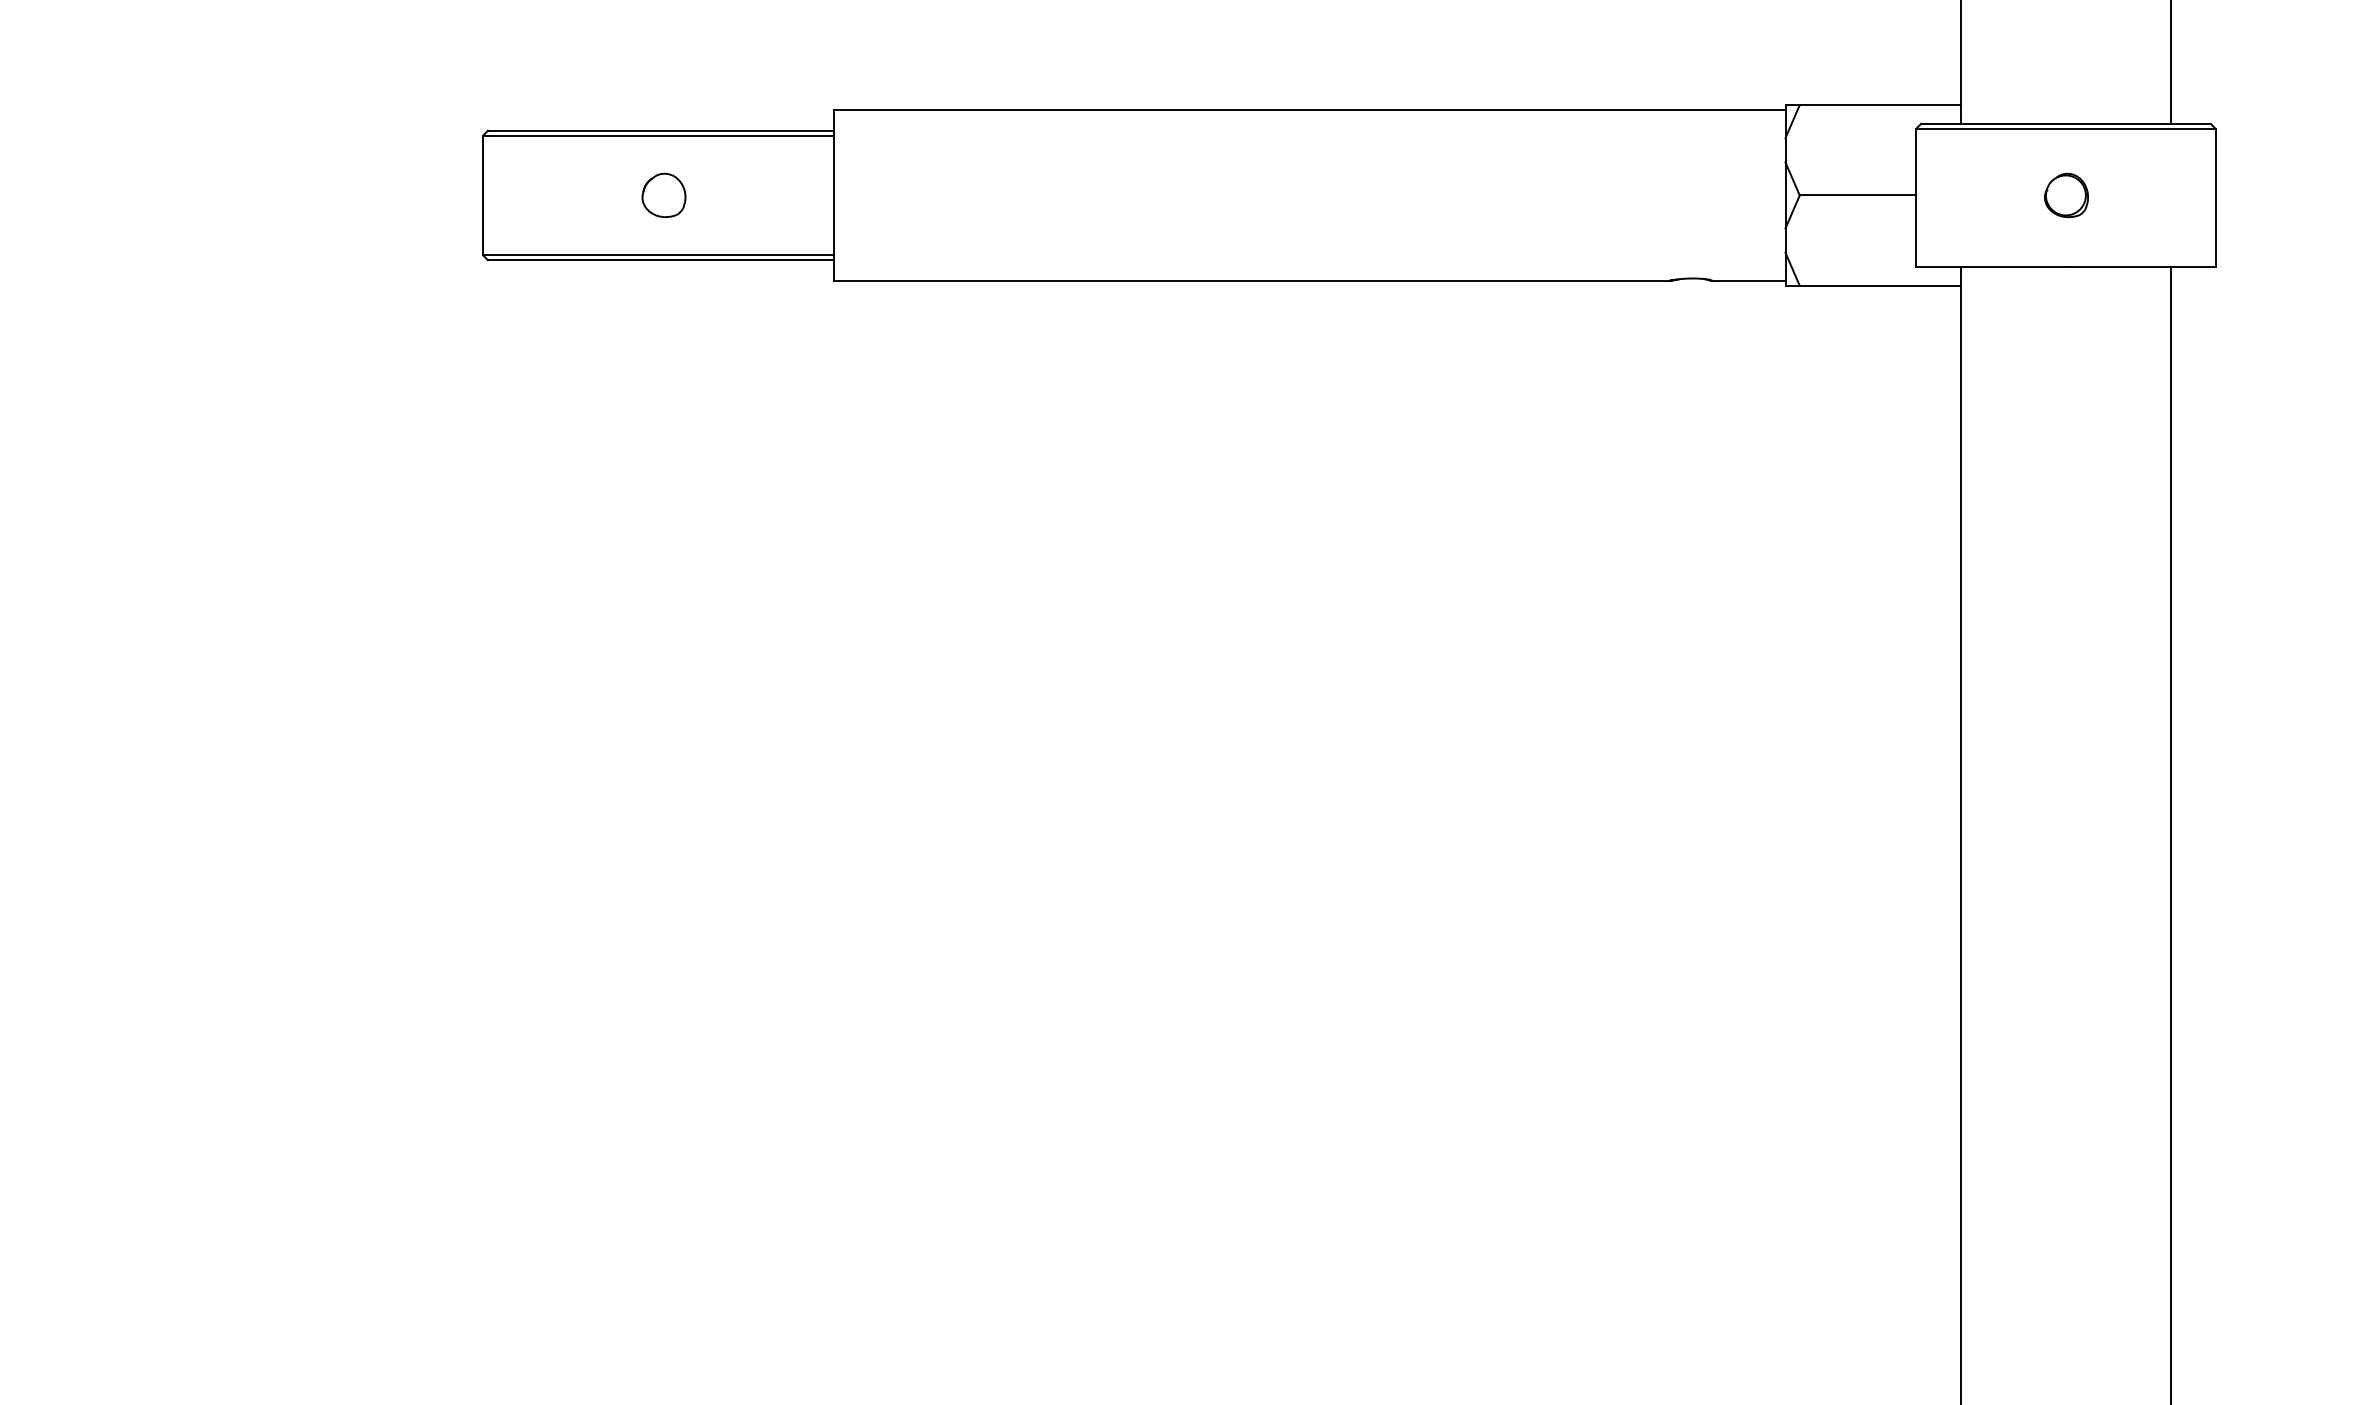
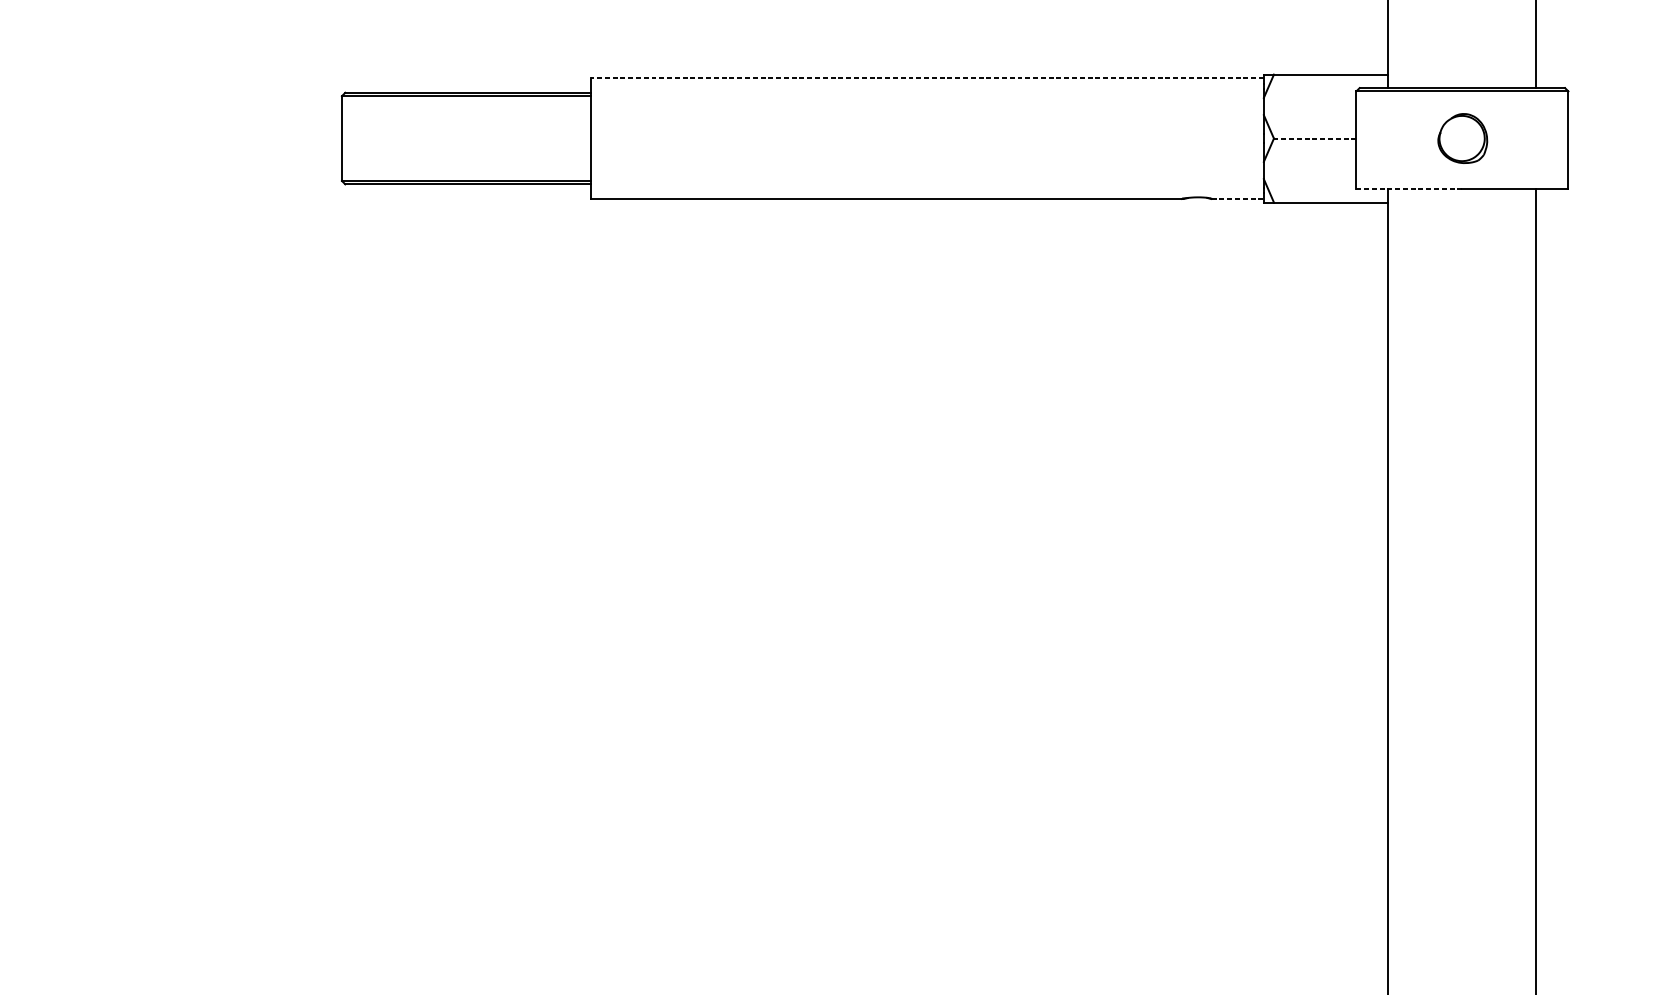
line: (1309, 109) -> (926, 77), solid -> dashed
part: (663, 194) -> (469, 137), removed
line: (1857, 195) -> (1314, 138), solid -> dashed
part: (2066, 195) -> (1462, 138), size x1.6
line: (1991, 266) -> (1409, 188), solid -> dashed
line: (1748, 281) -> (1237, 199), solid -> dashed

